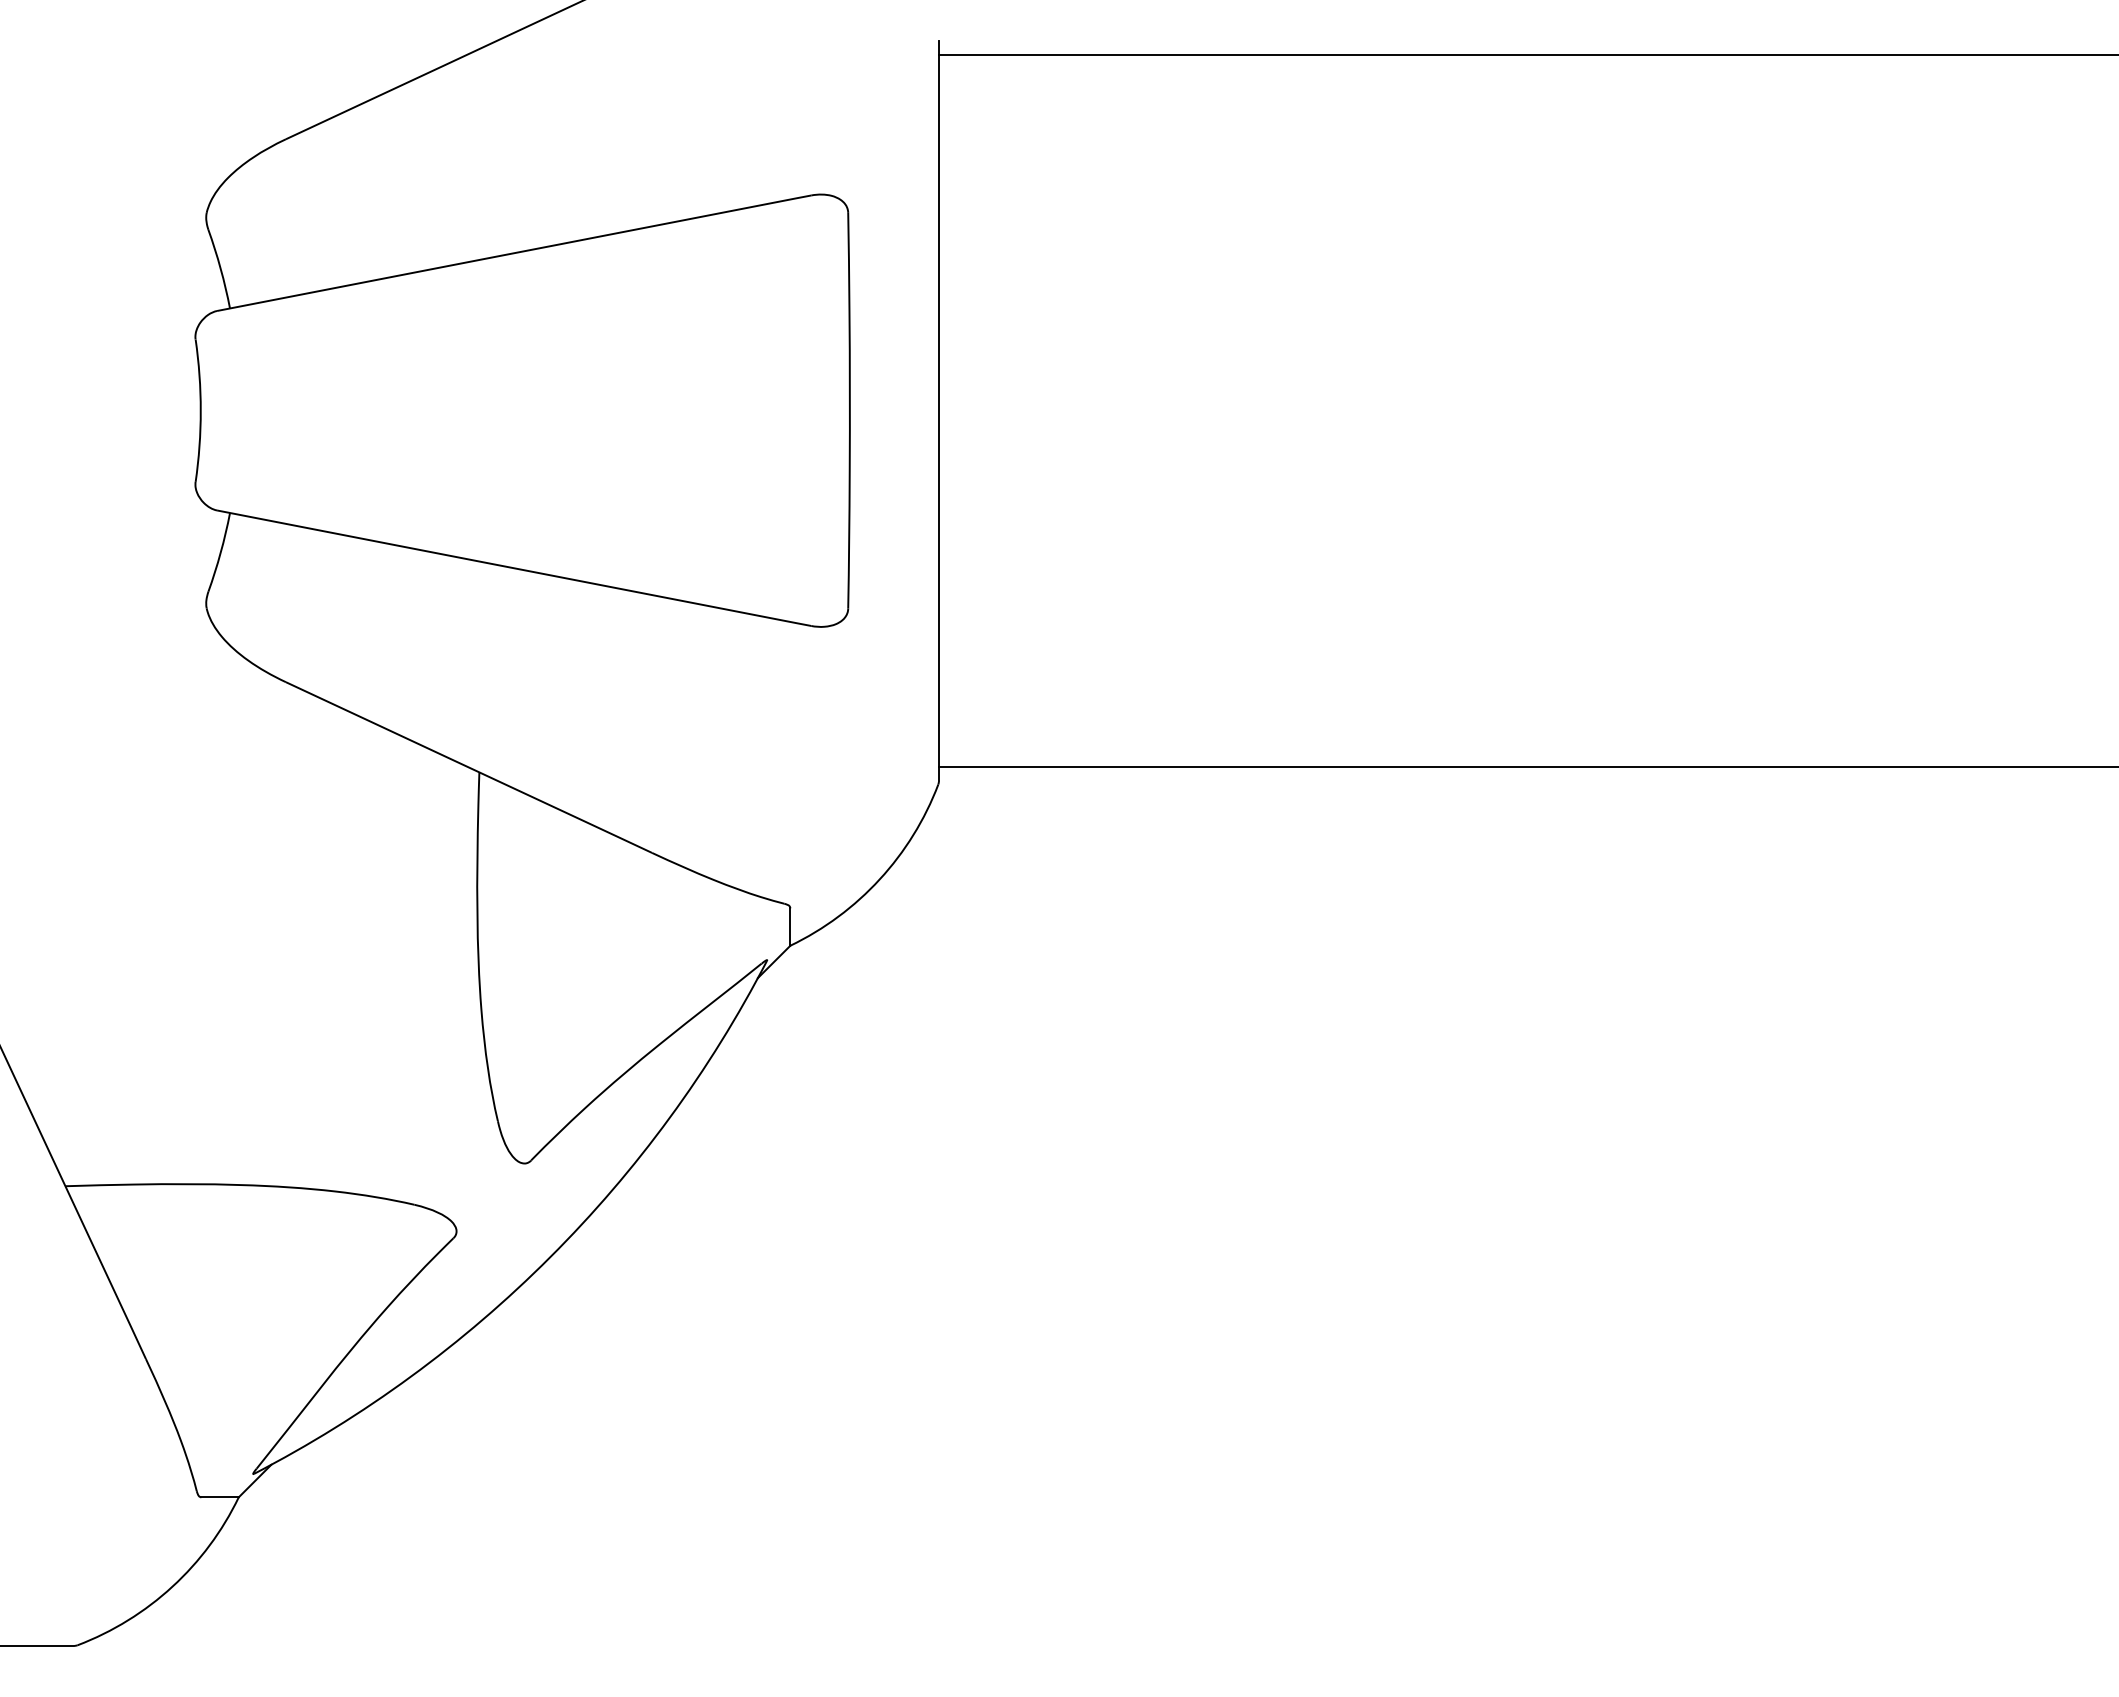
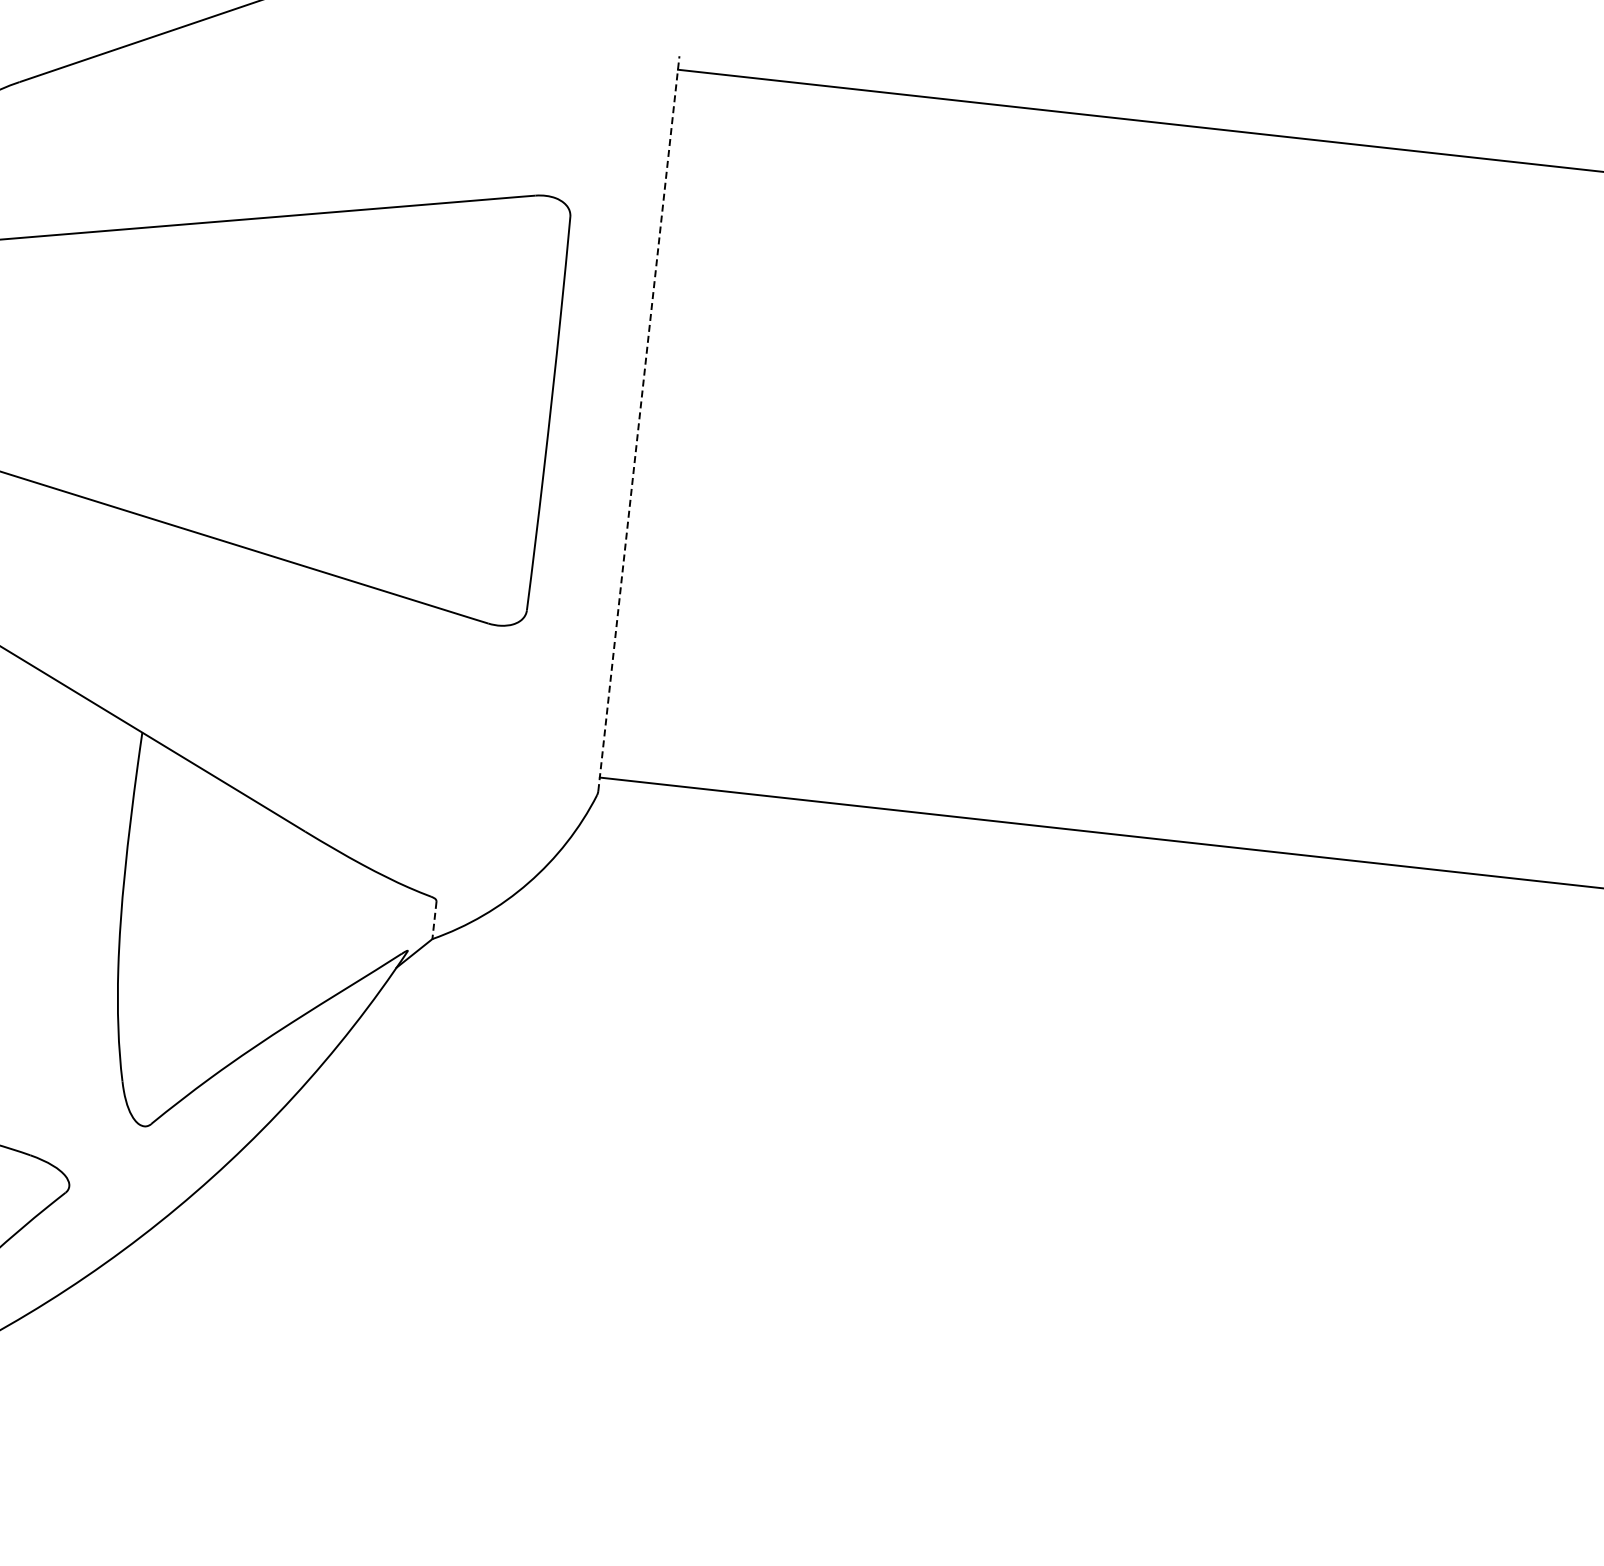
line: (939, 410) -> (639, 423), solid -> dashed
line: (790, 927) -> (434, 920), solid -> dashed

